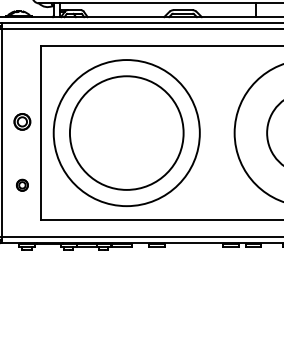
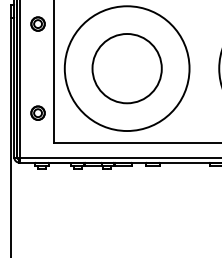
part: (22, 121) -> (38, 23), moved
circle: (126, 132) -> (126, 68), size x0.71
part: (22, 185) -> (38, 113), size x1.43

